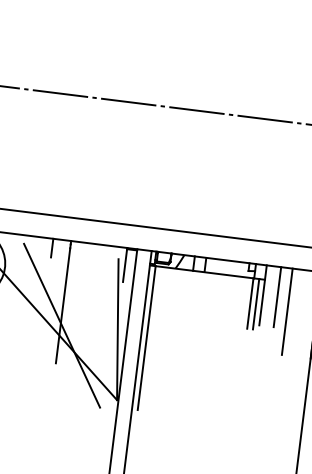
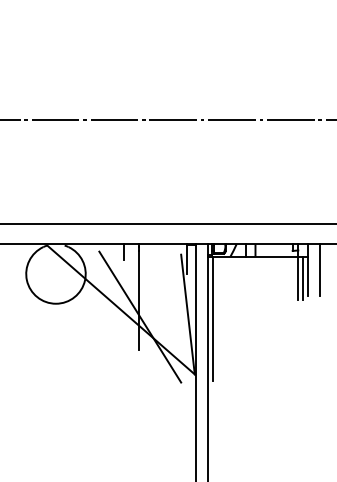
line: (286, 311) -> (329, 281), removed

